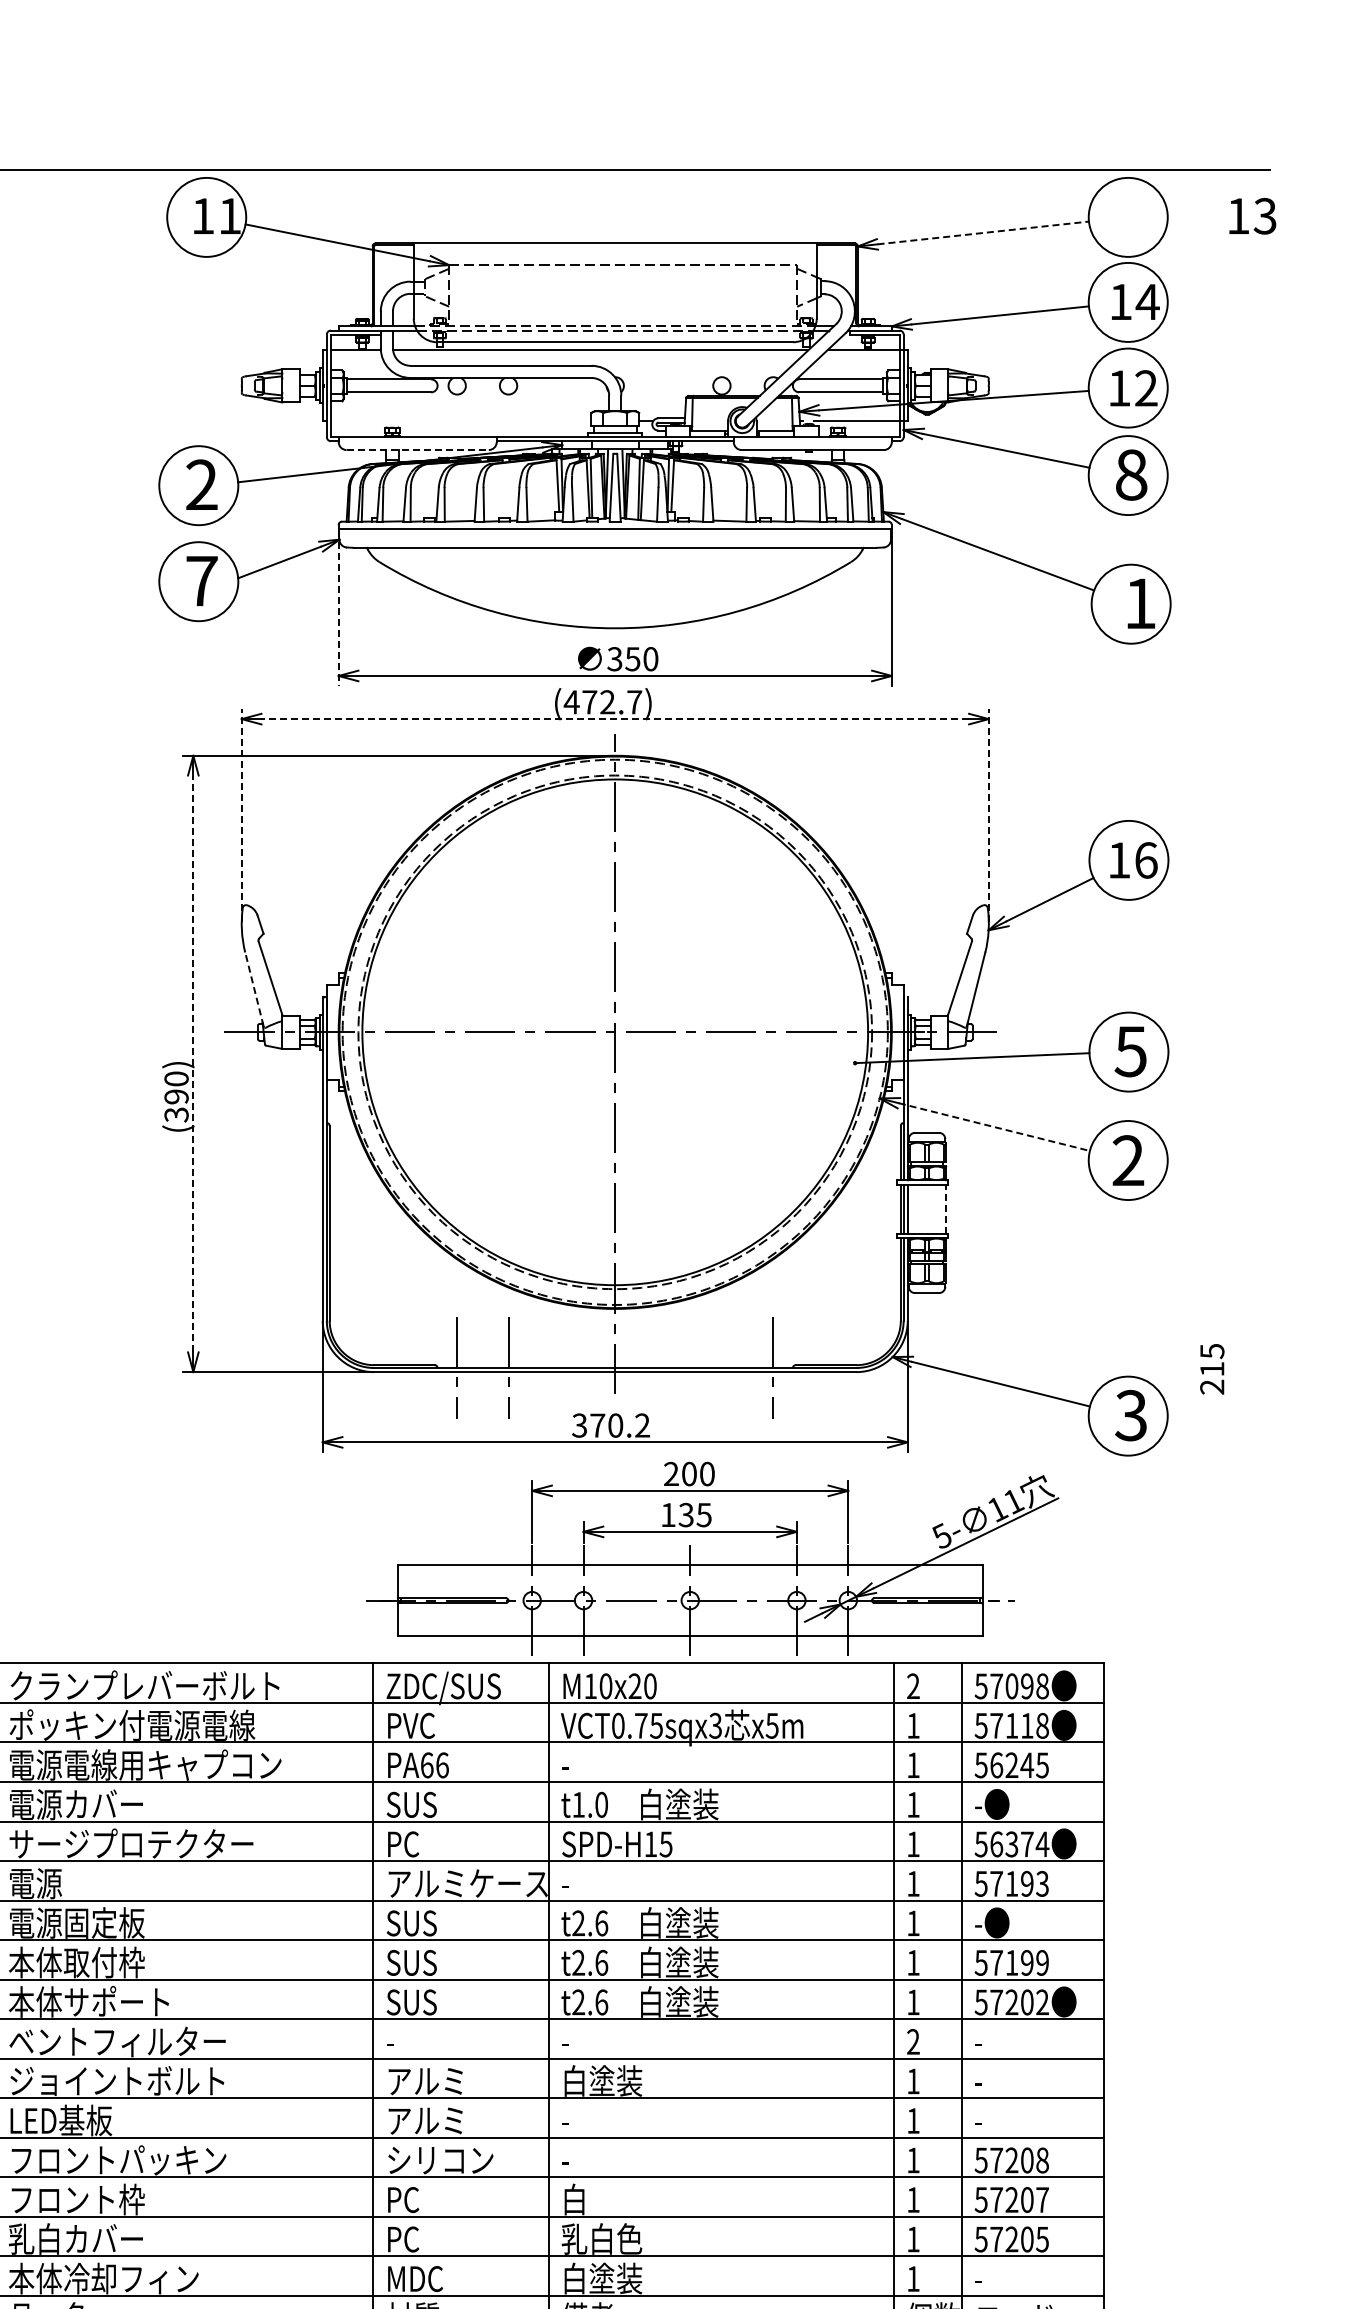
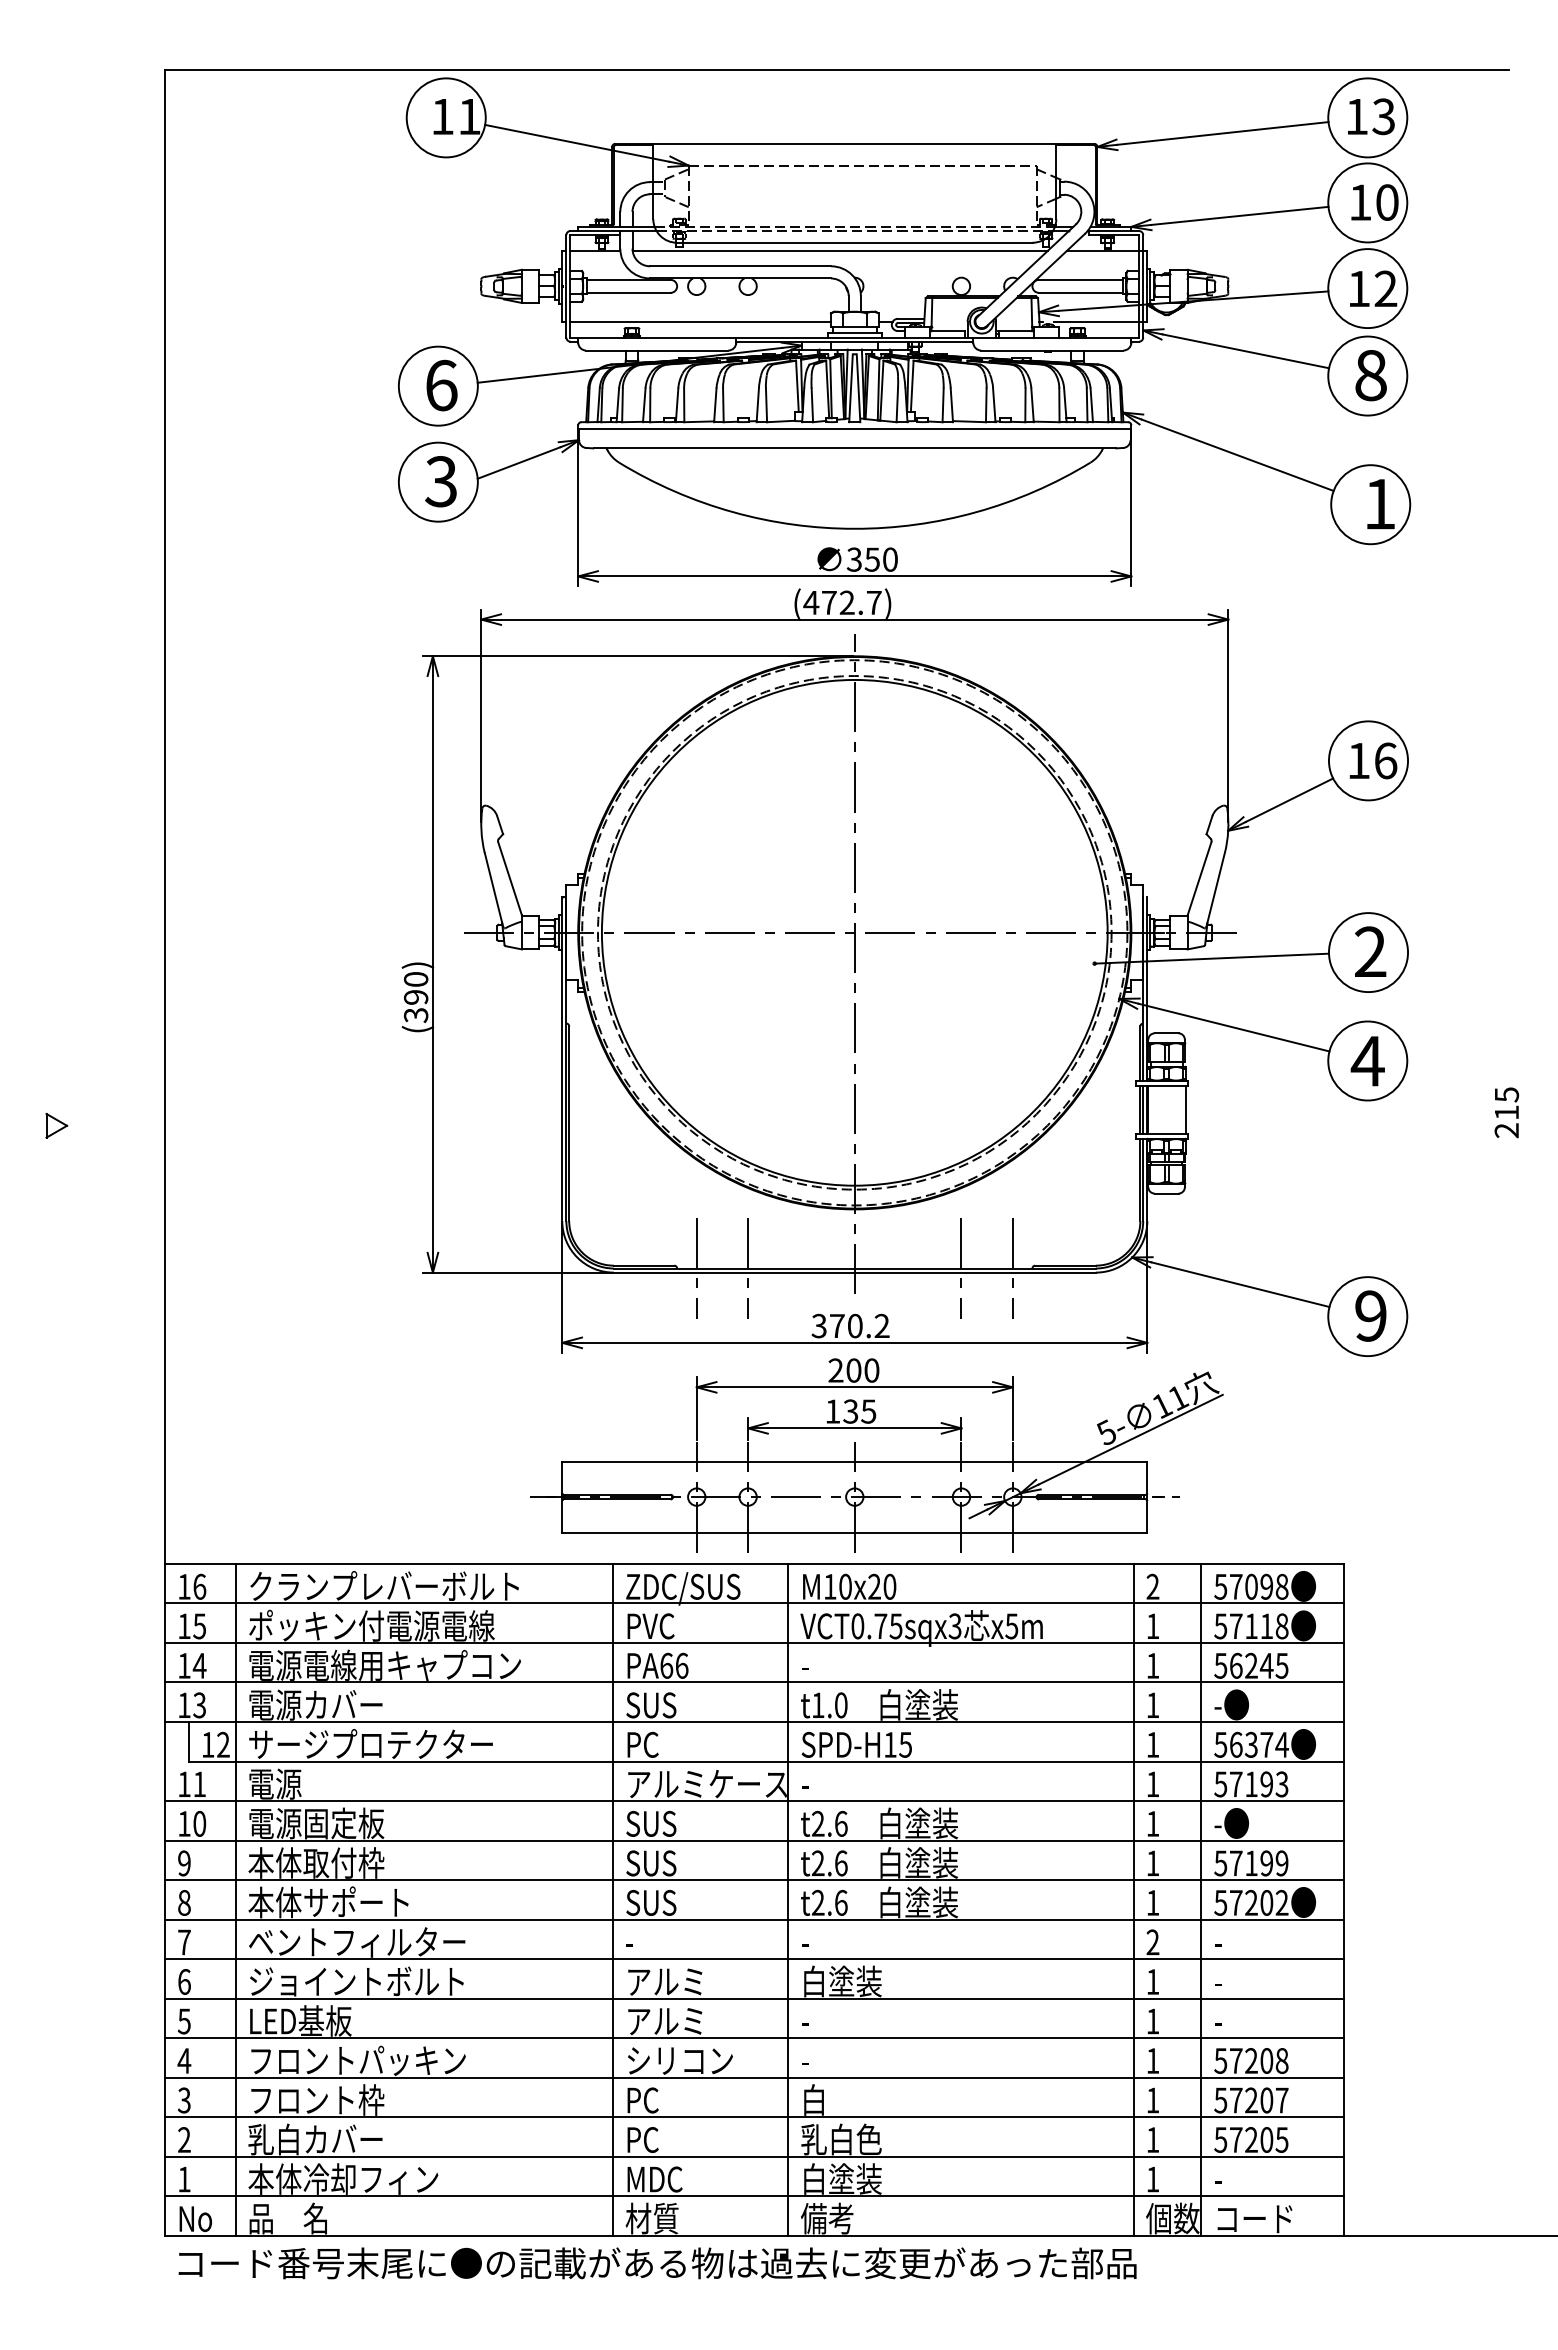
text: (1252, 216) -> (1371, 116), moved
line: (983, 233) -> (1223, 133), dashed -> solid
text: (1147, 302) -> (1387, 202), 14 -> 10
line: (460, 421) -> (700, 321), added
line: (417, 450) -> (657, 350), dashed -> solid
text: (201, 485) -> (441, 385), 2 -> 6
text: (201, 581) -> (441, 481), 7 -> 3
line: (338, 609) -> (578, 509), dashed -> solid
line: (614, 719) -> (854, 619), dashed -> solid
line: (241, 815) -> (481, 715), dashed -> solid
line: (988, 815) -> (1228, 715), dashed -> solid
line: (253, 989) -> (493, 889), dashed -> solid
text: (1130, 1051) -> (1370, 951), 5 -> 2
line: (192, 1063) -> (432, 963), dashed -> solid
line: (994, 1127) -> (1234, 1027), dashed -> solid
text: (1127, 1160) -> (1367, 1060), 2 -> 4
line: (945, 1209) -> (1185, 1109), dashed -> solid
line: (721, 1368) -> (961, 1268), added
text: (1211, 1369) -> (1506, 1112), moved
text: (1130, 1415) -> (1370, 1315), 3 -> 9
part: (711, 1559) -> (876, 1455), moved

